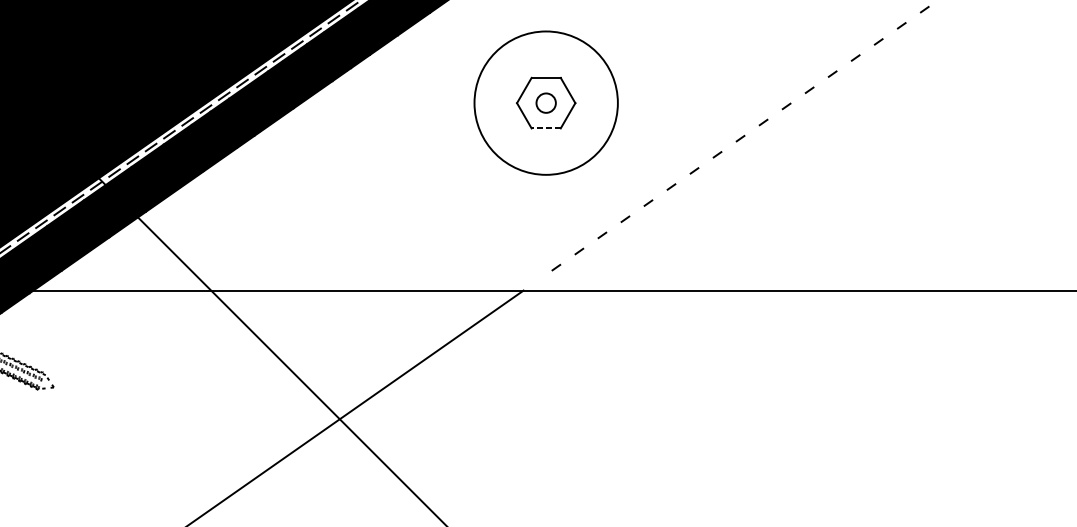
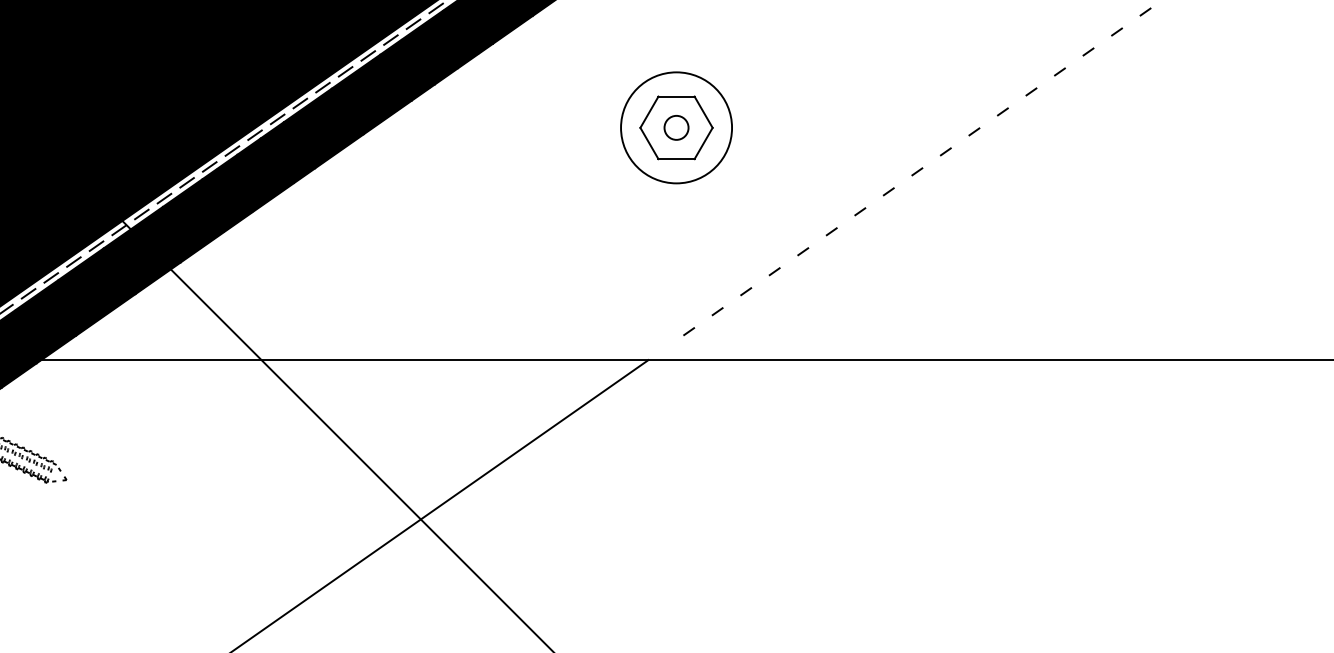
circle: (546, 102) -> (676, 127), size x0.62
line: (546, 128) -> (676, 159), dashed -> solid

